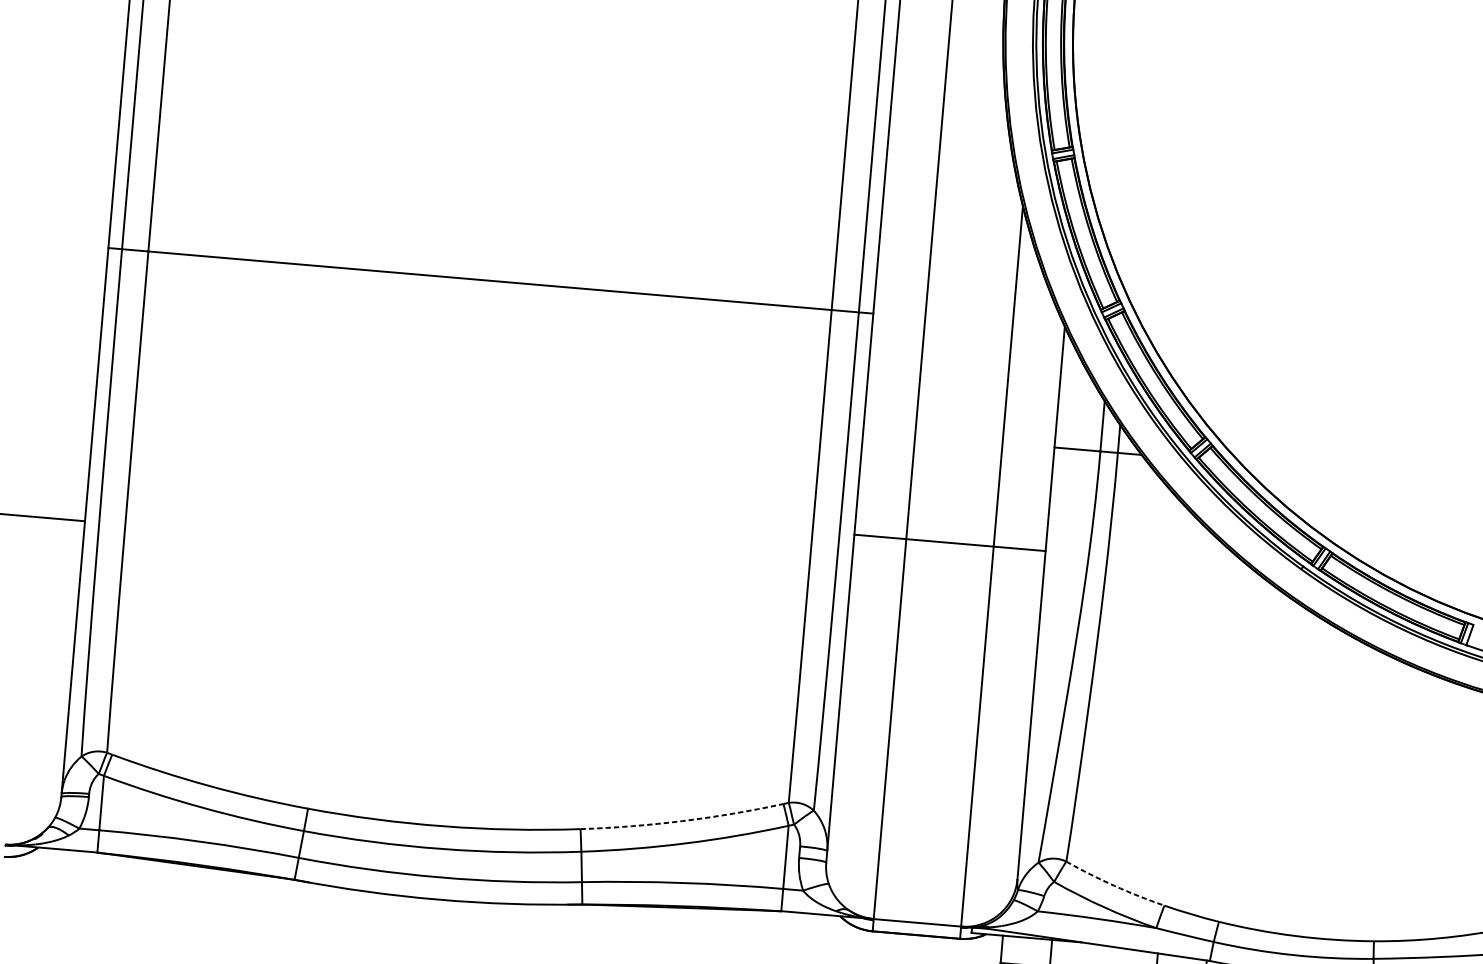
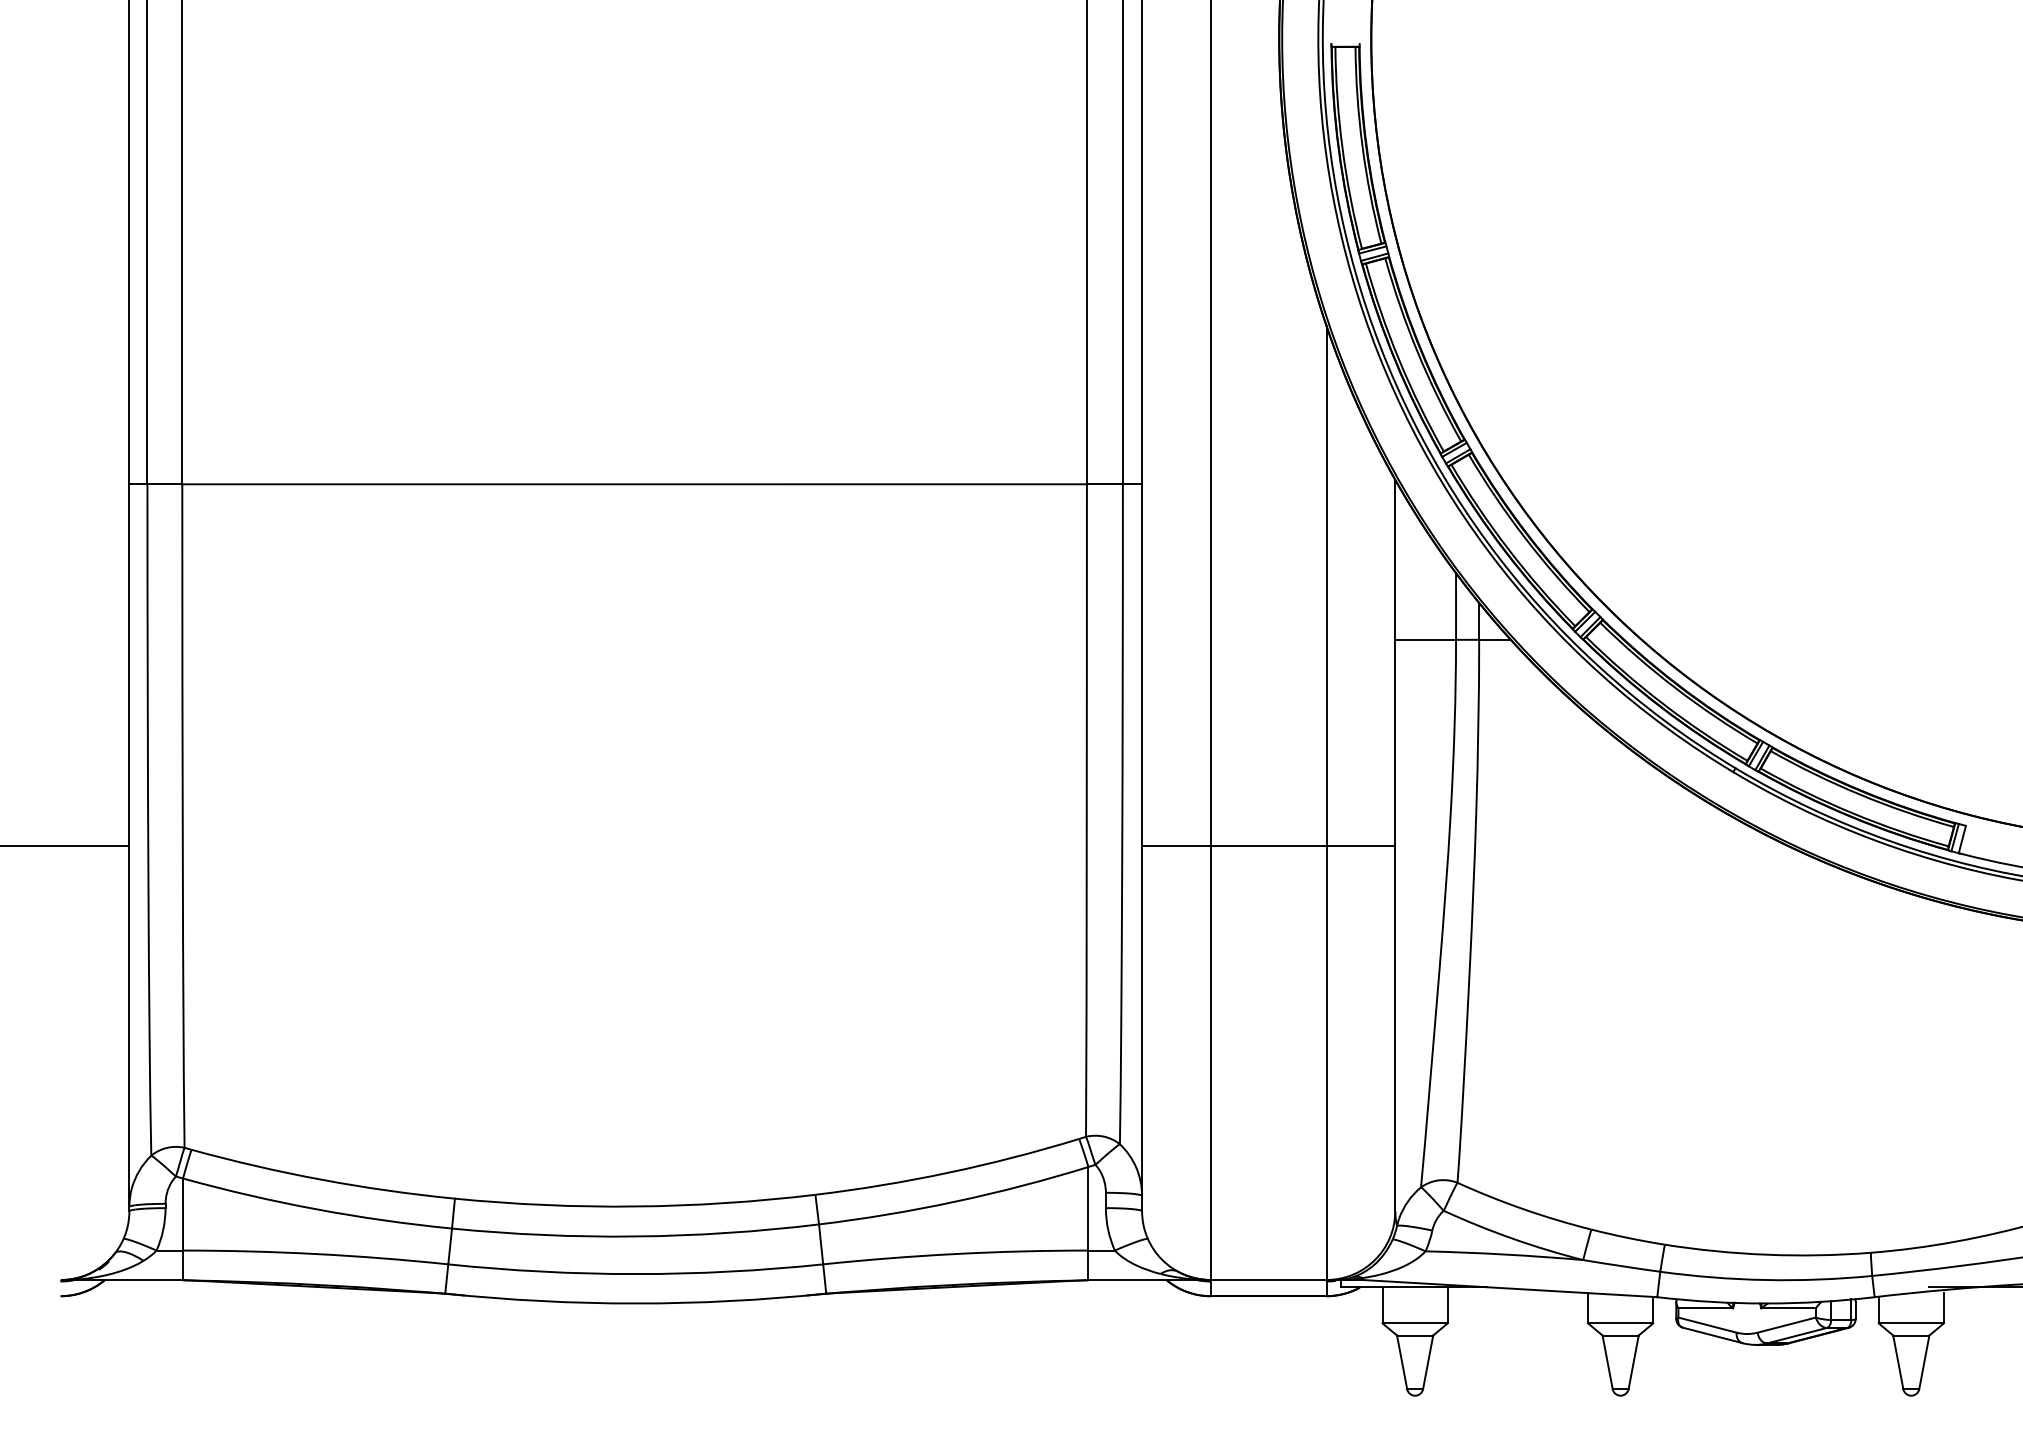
line: (949, 542) -> (1268, 845), moved
arc: (682, 820) -> (948, 1172), dashed -> solid
arc: (1114, 886) -> (1523, 1209), dashed -> solid

